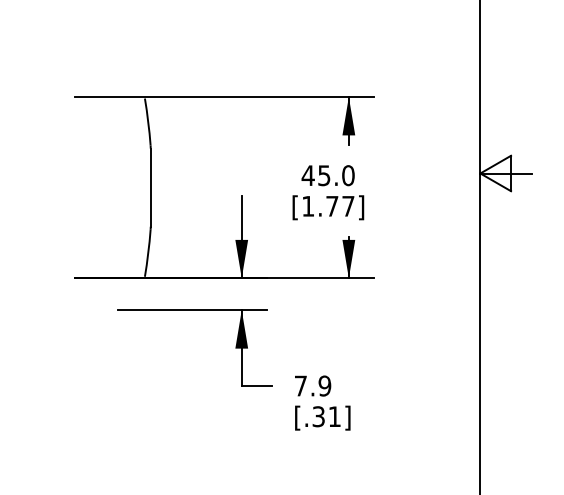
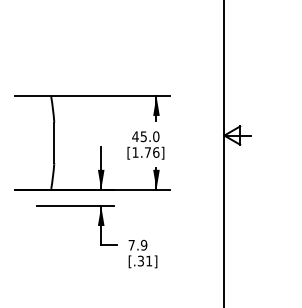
text: (348, 206) -> (156, 152), [1.77] -> [1.76]

